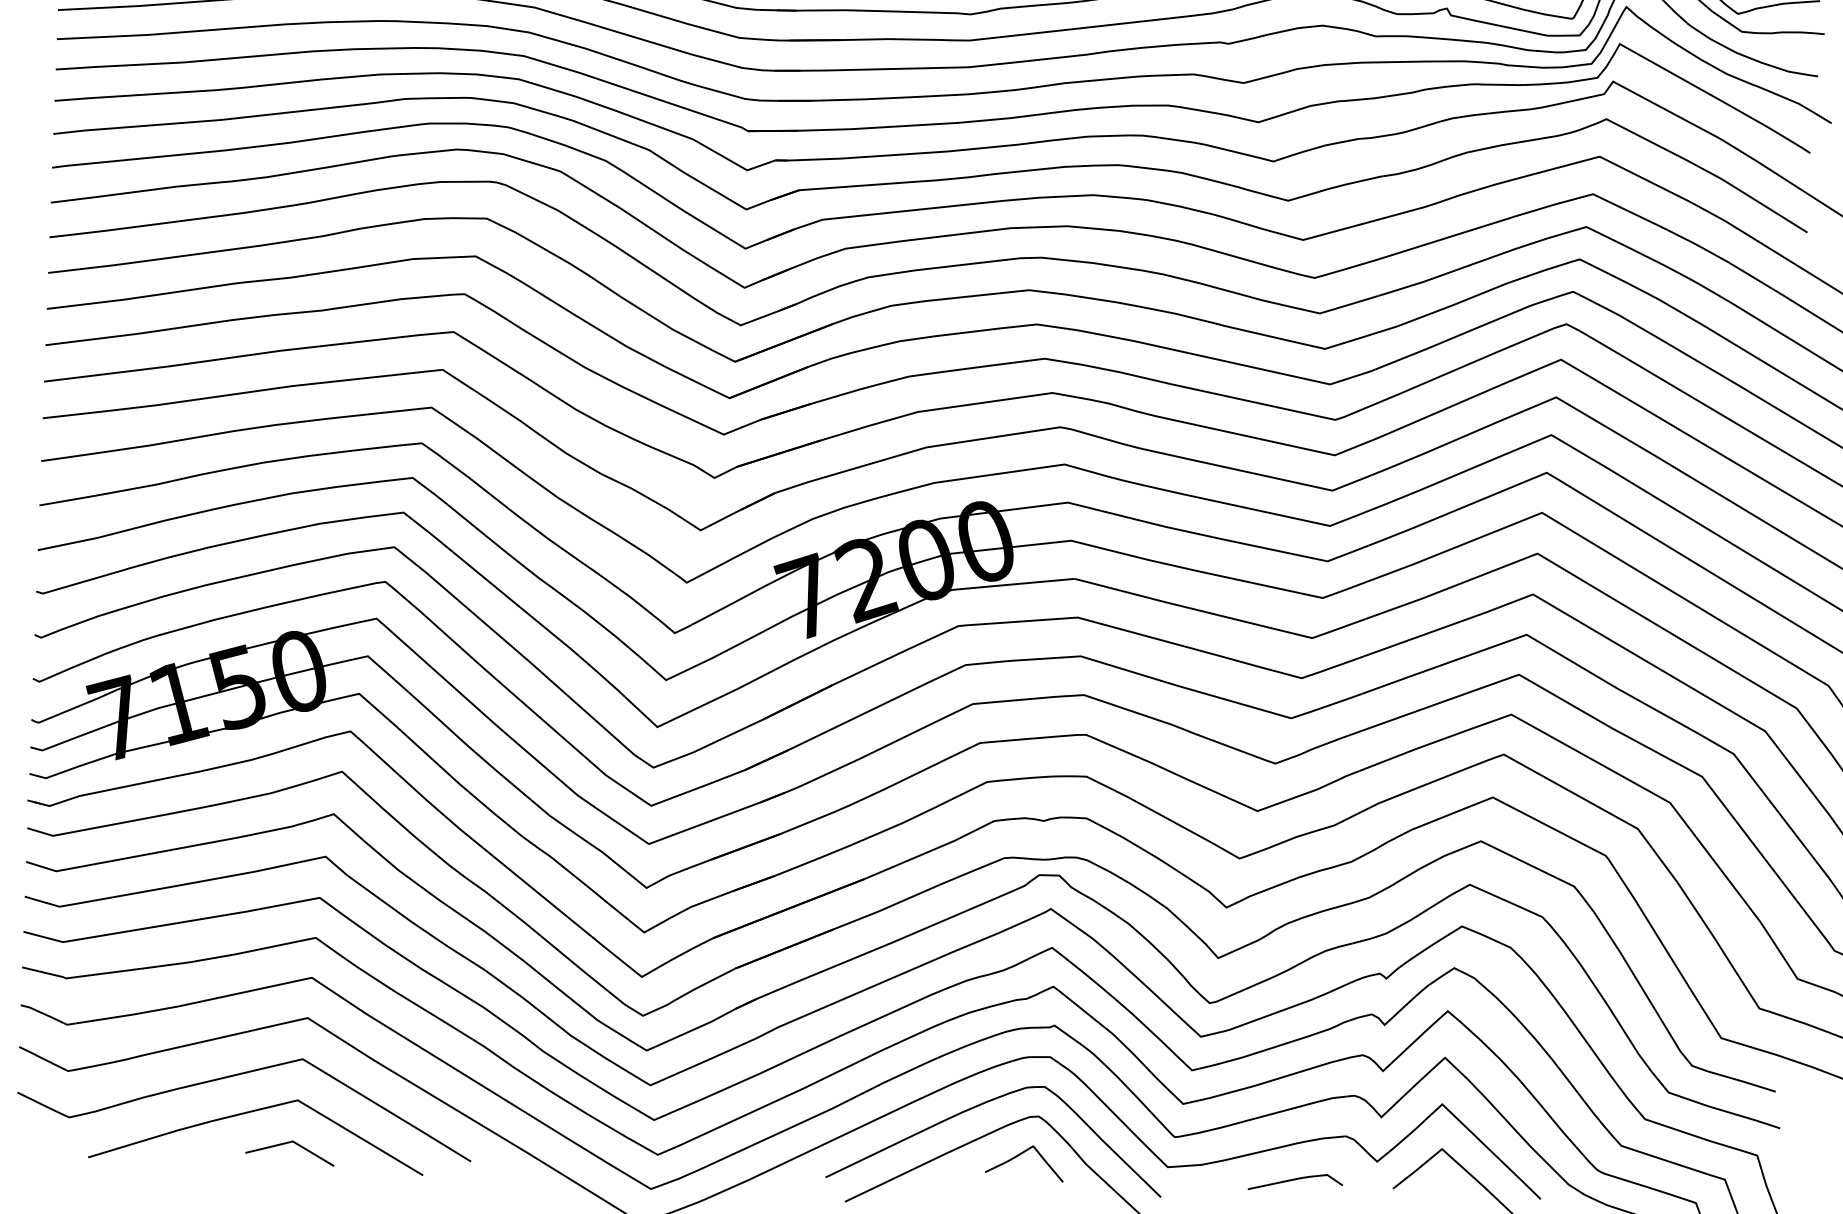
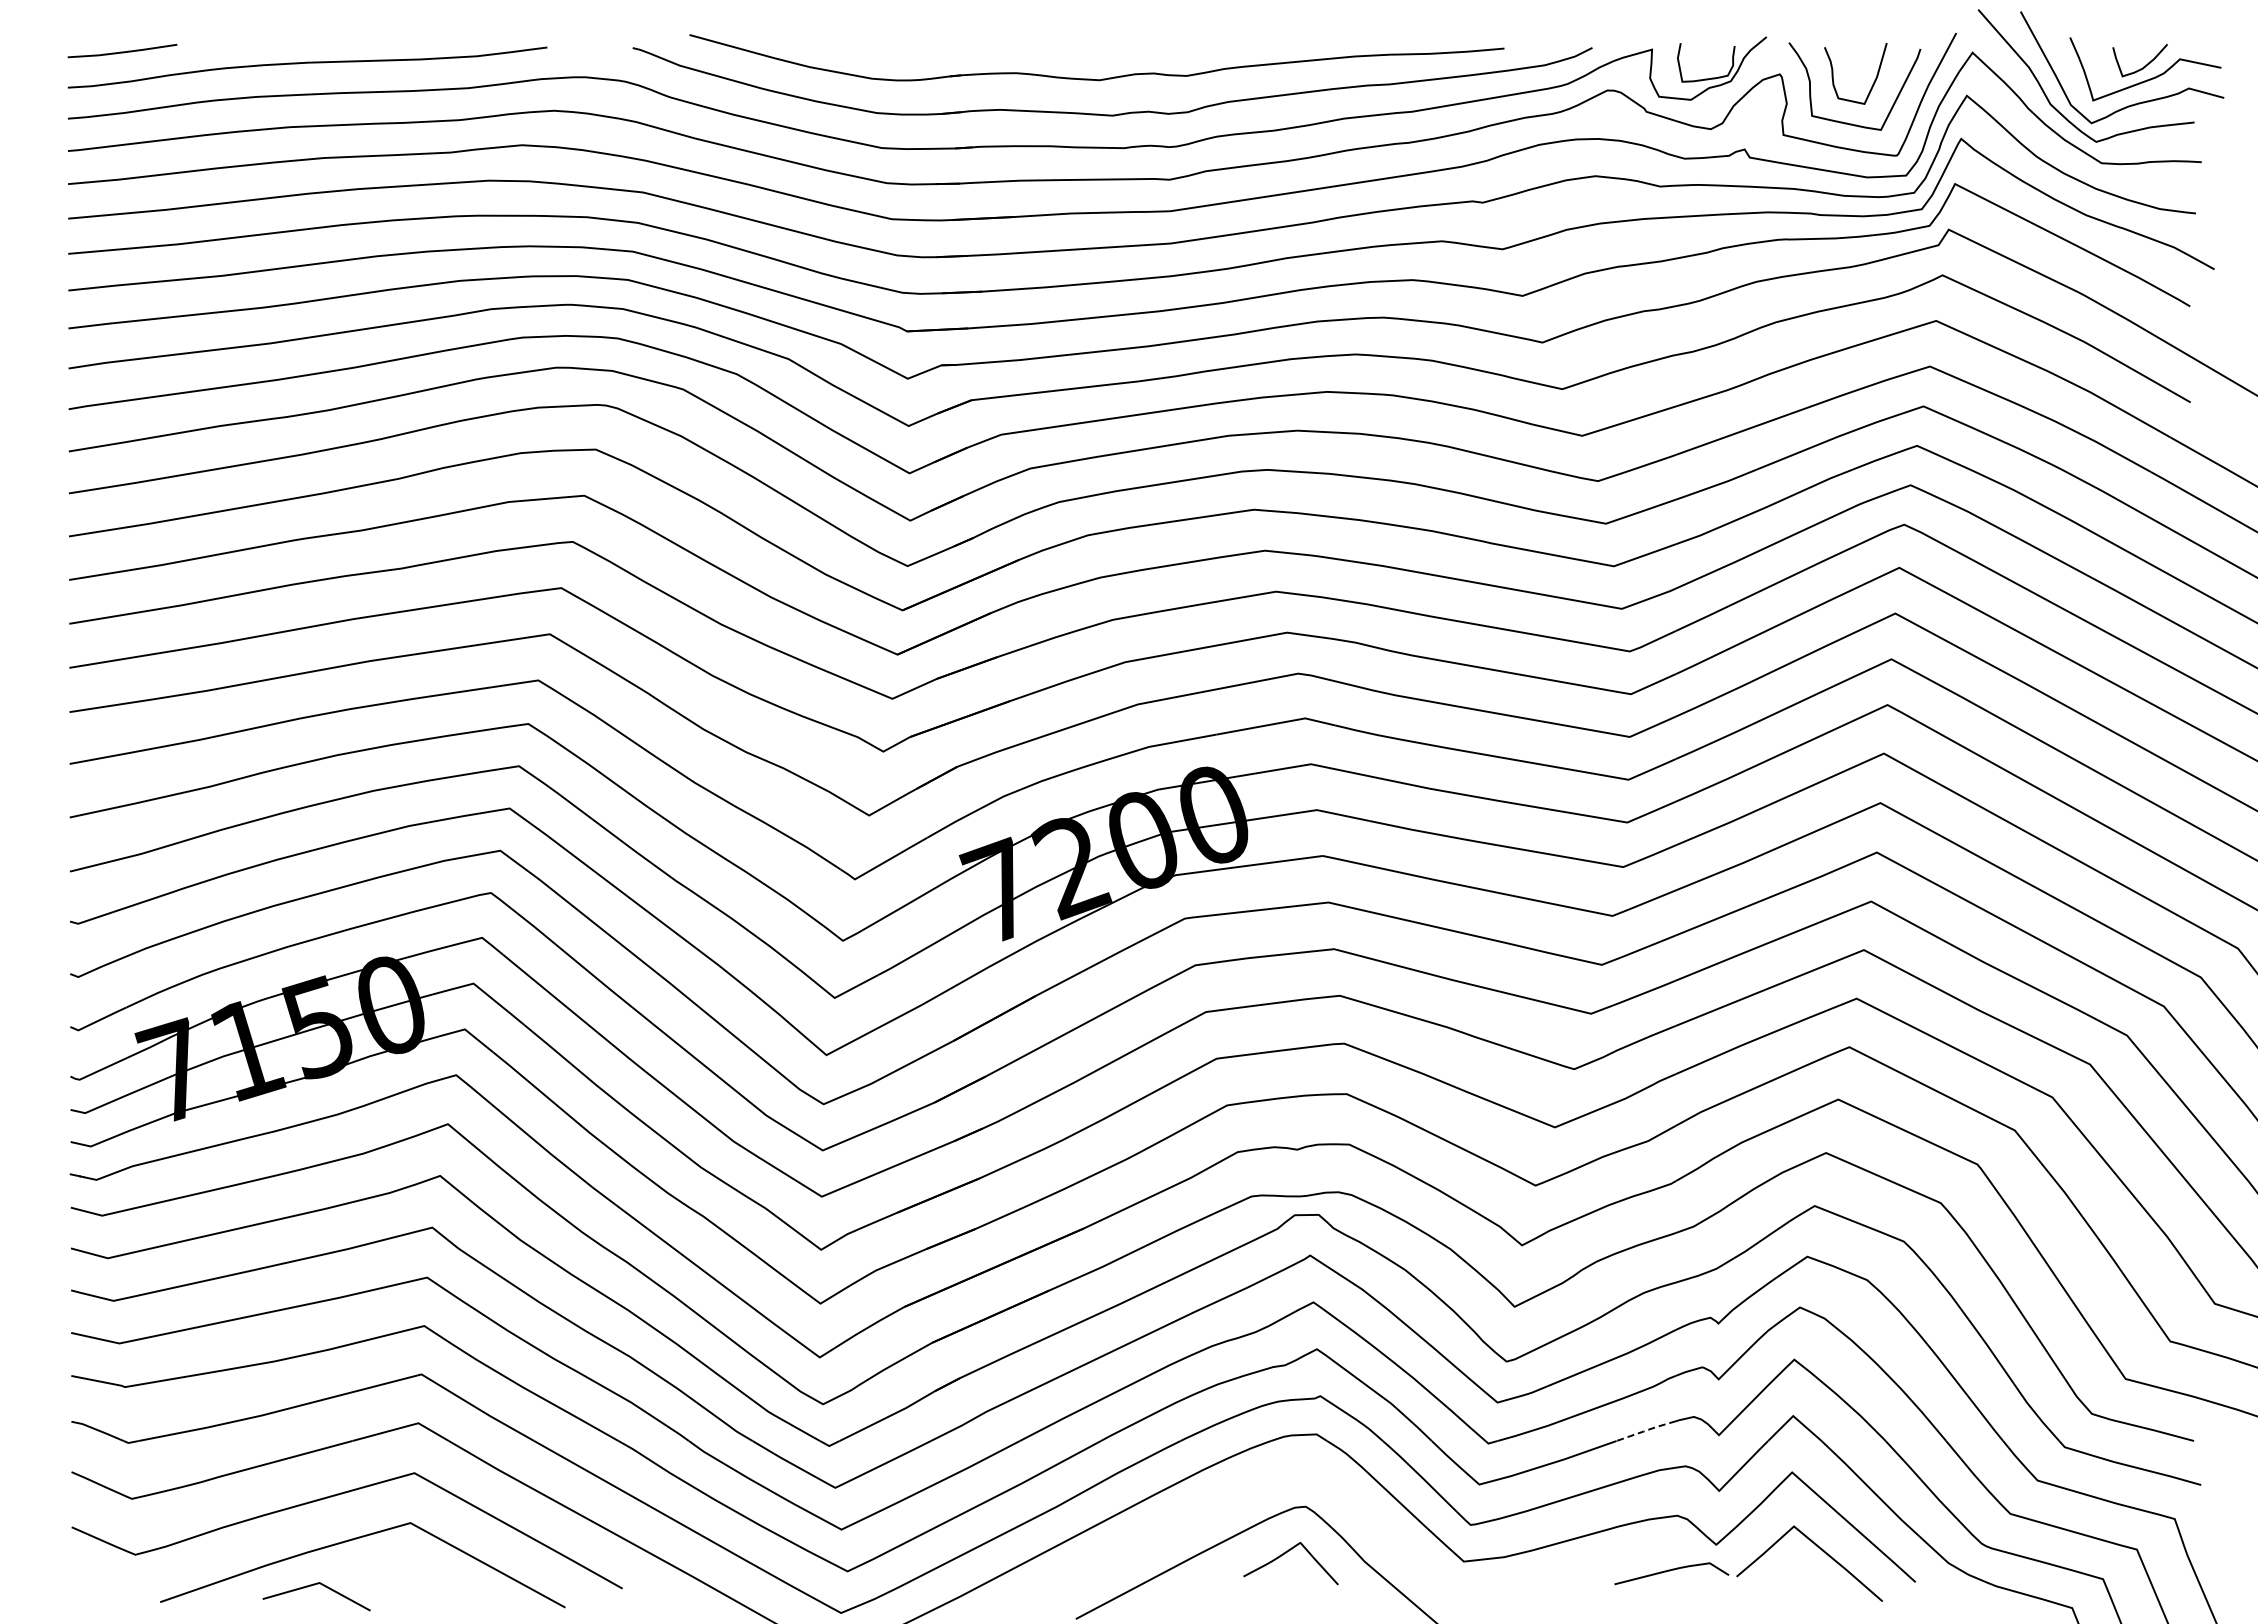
line: (1323, 1064) -> (1646, 1430), solid -> dashed
curve: (981, 1104) -> (1236, 1495), removed
line: (288, 1143) -> (314, 1585), moved
curve: (1294, 1180) -> (1670, 1571), moved

